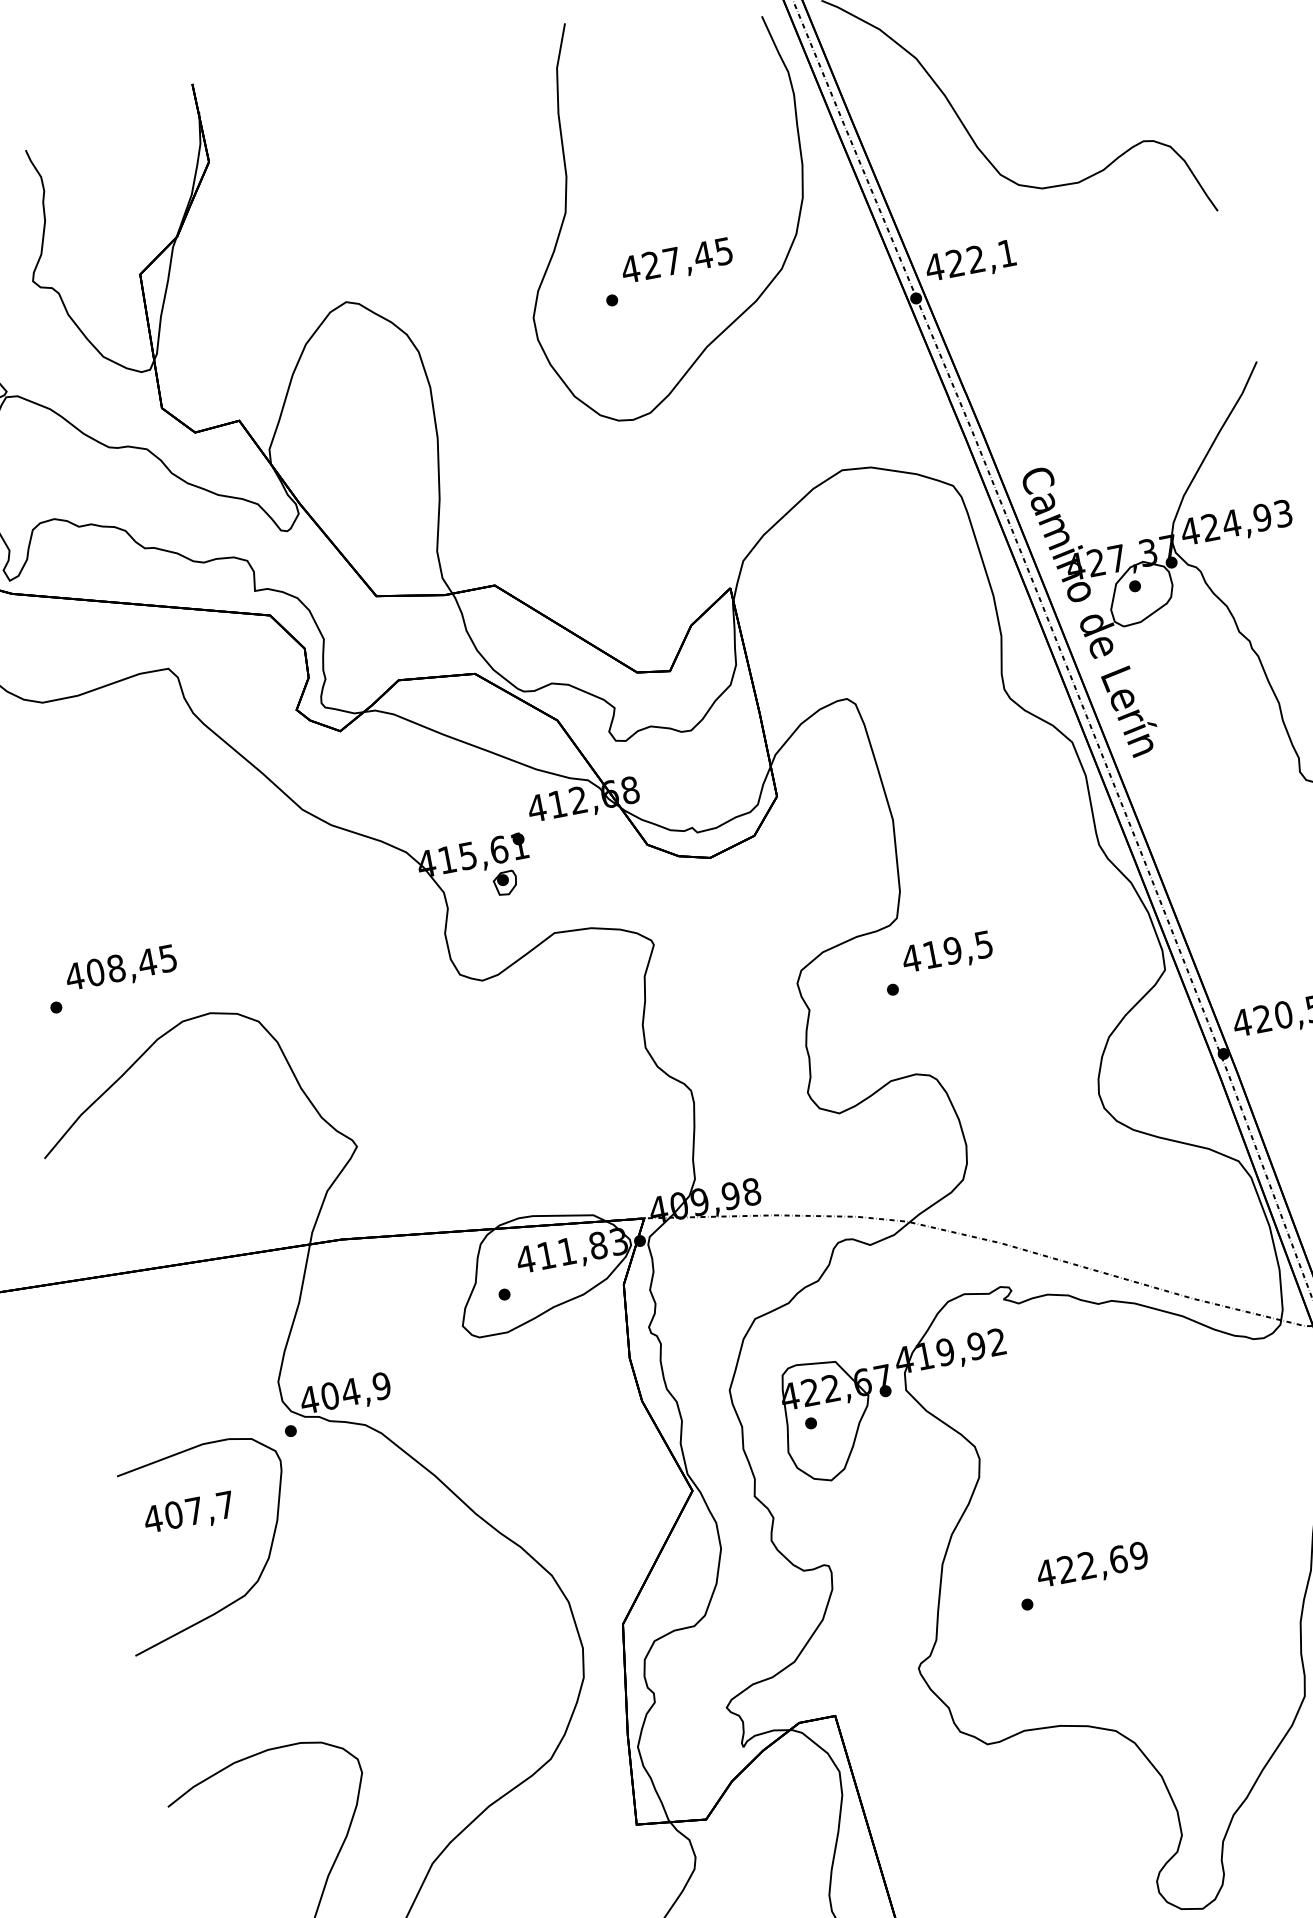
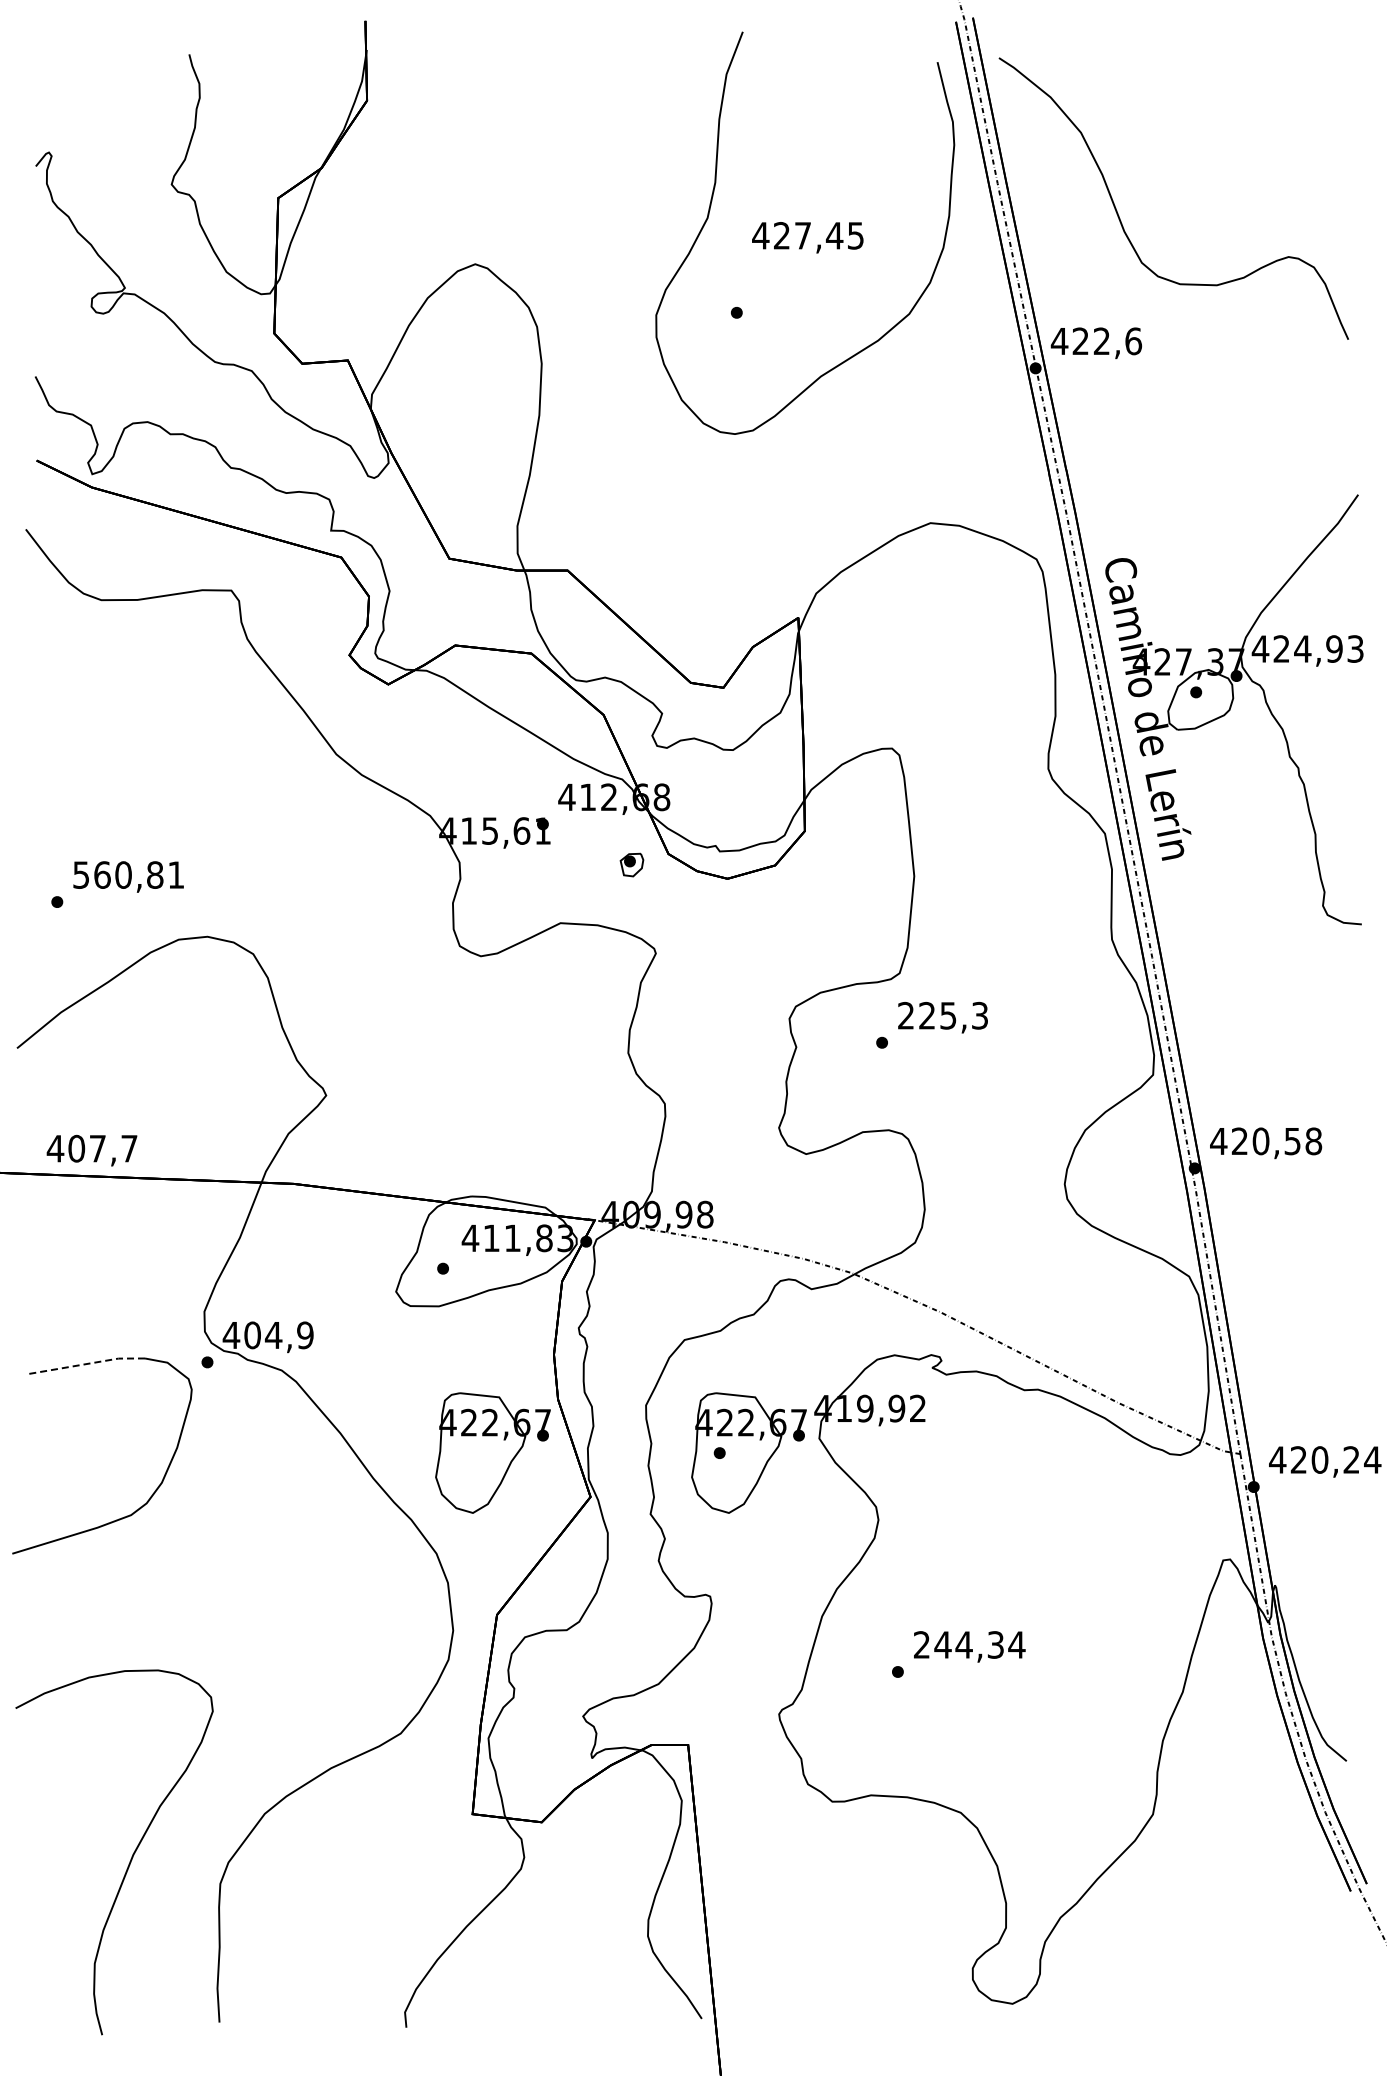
text: (1007, 253) -> (1133, 341), 422,1 -> 422,6
text: (676, 262) -> (807, 237), moved
part: (505, 882) -> (631, 864), moved
text: (947, 951) -> (942, 1015), 419,5 -> 225,3
text: (120, 967) -> (127, 874), 408,45 -> 560,81
line: (173, 1454) -> (87, 1363), solid -> dashed
part: (587, 1465) -> (492, 1452), added
text: (188, 1514) -> (91, 1150), moved
text: (1092, 1564) -> (969, 1644), 422,69 -> 244,34

